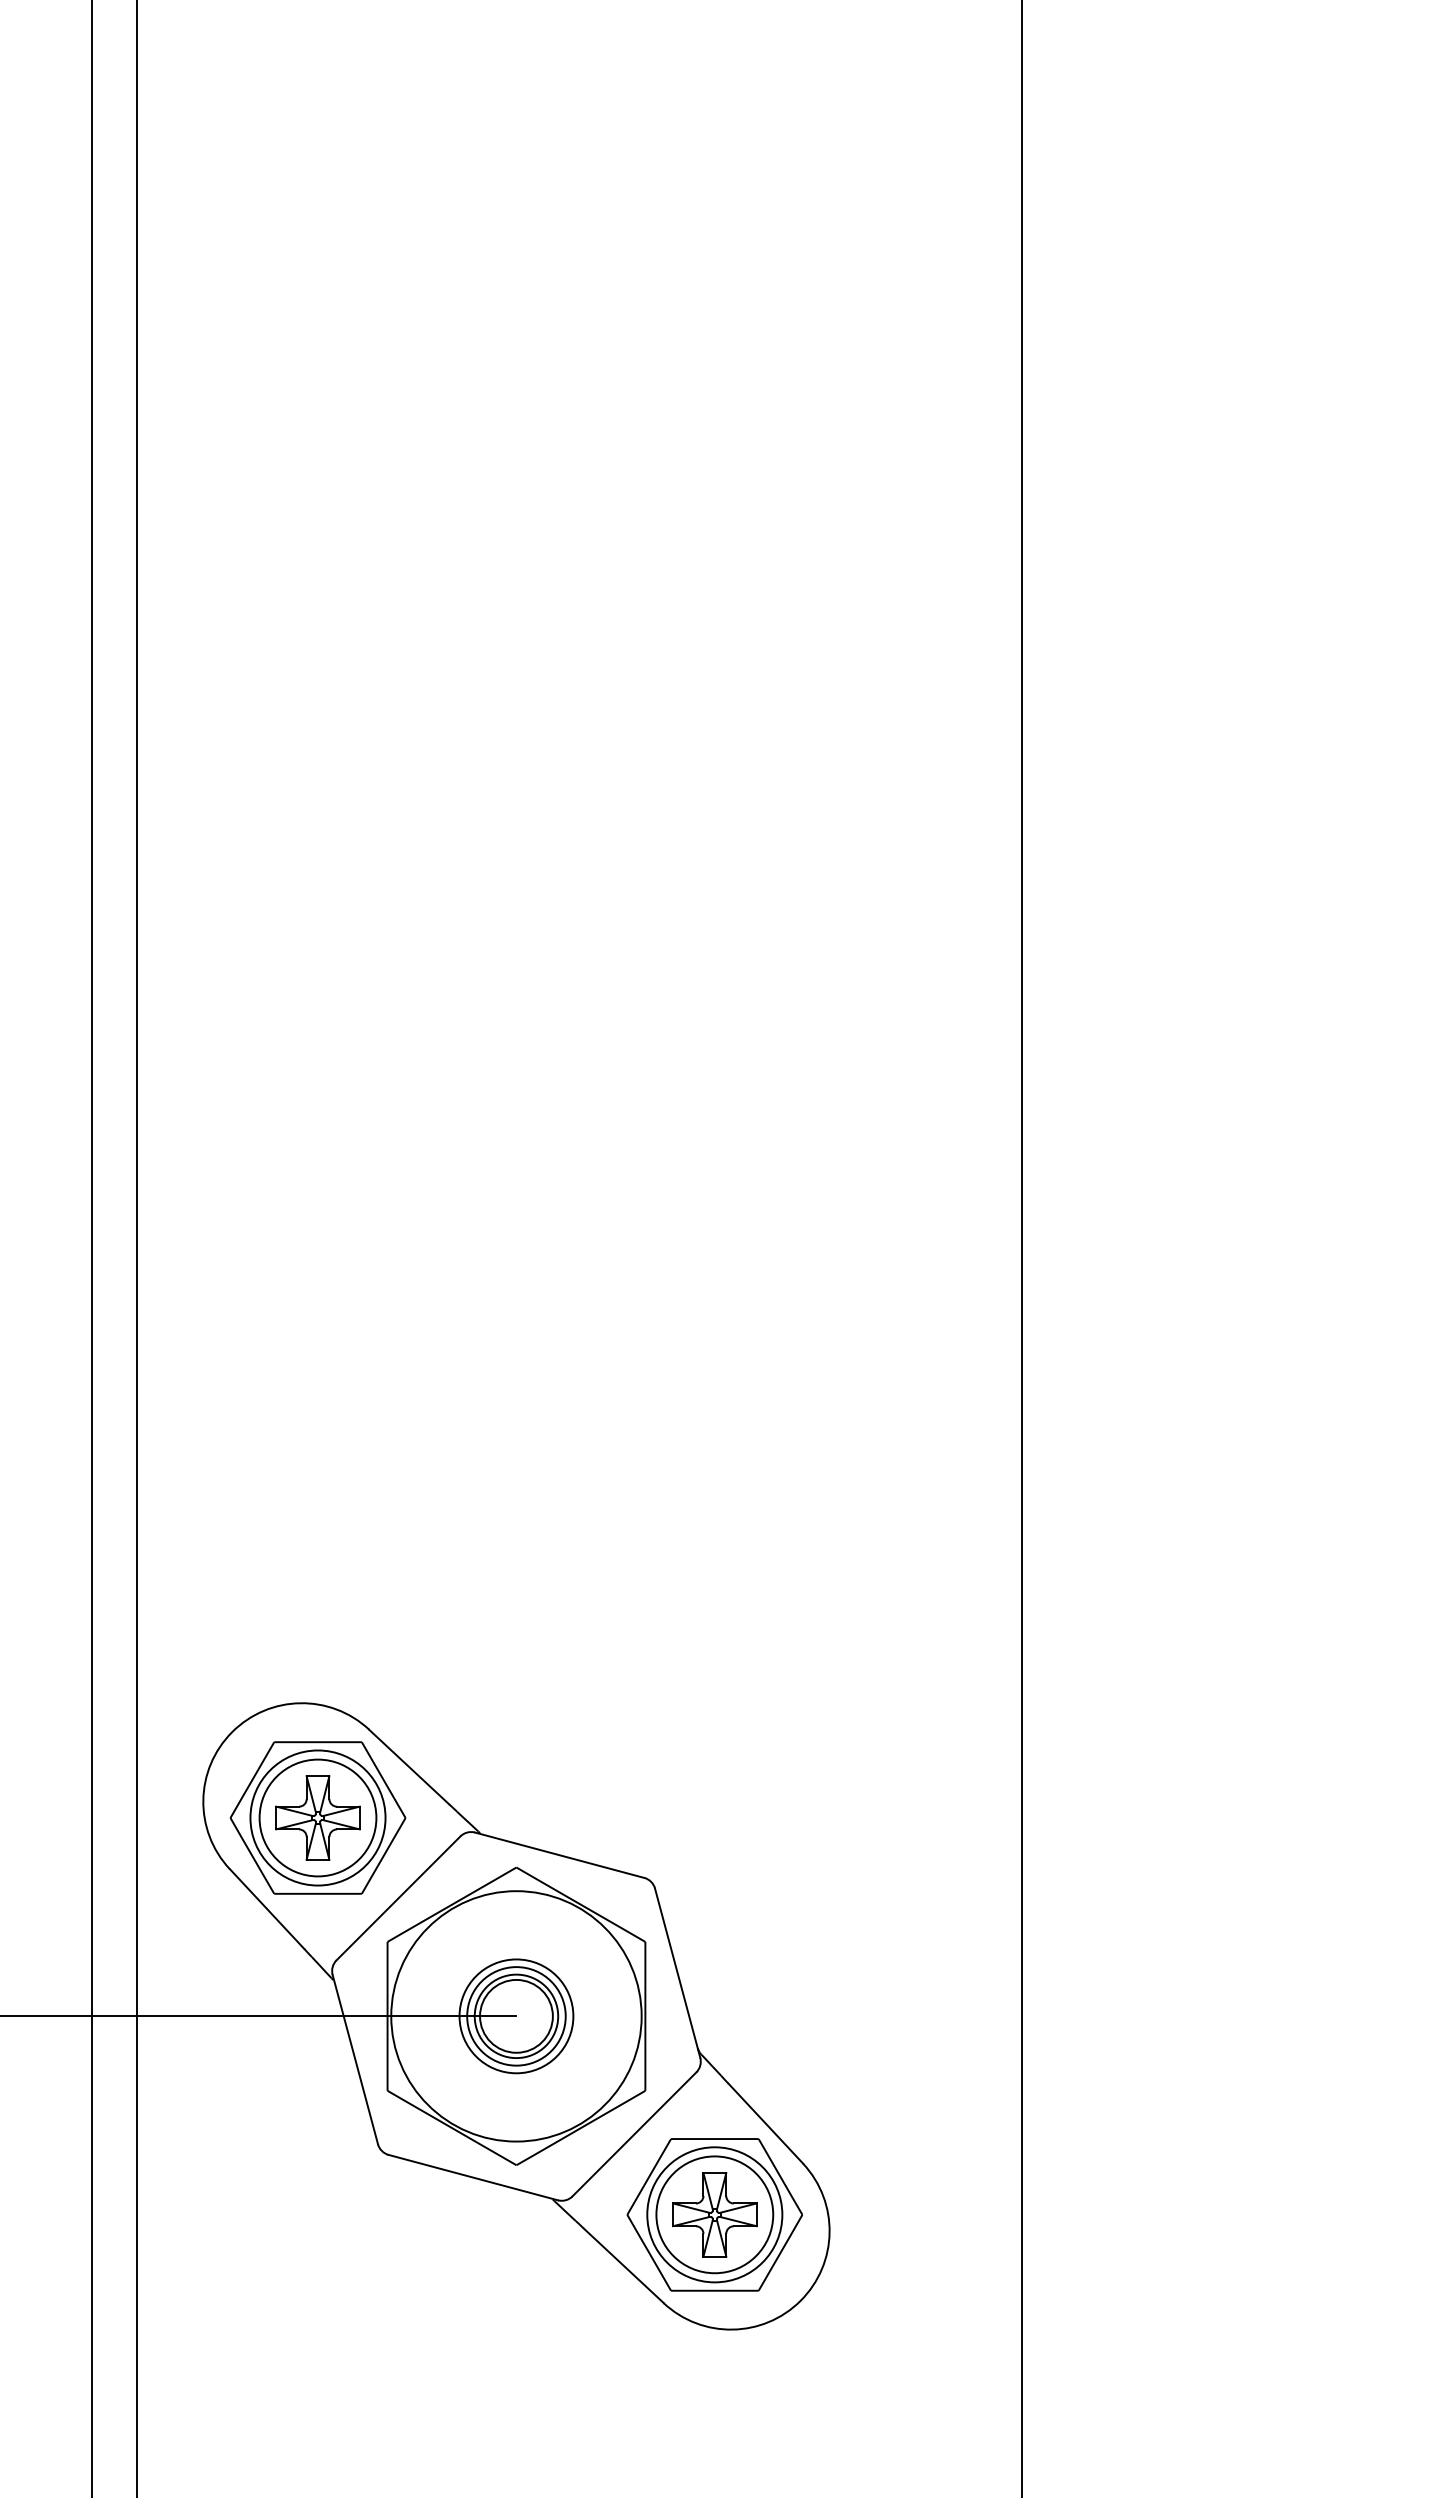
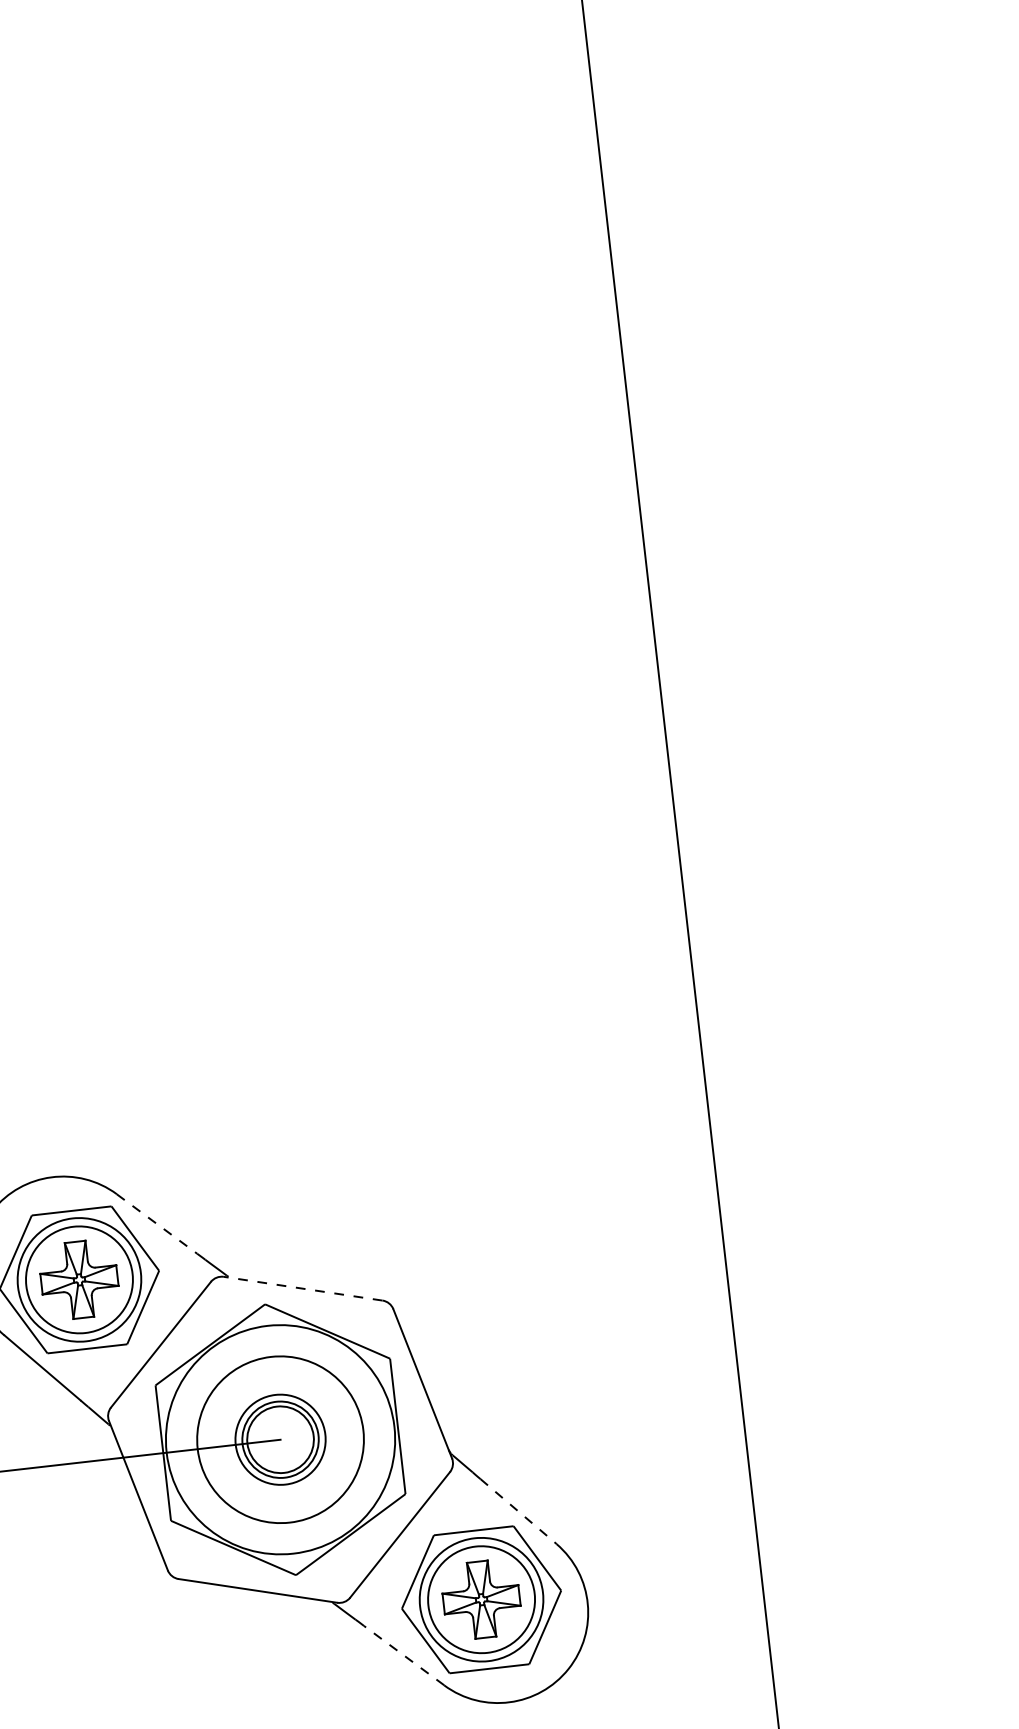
line: (409, 1766) -> (157, 1223), solid -> dashed
line: (559, 1855) -> (303, 1288), solid -> dashed
circle: (516, 2016) -> (280, 1439), size x1.6
line: (765, 2123) -> (518, 1511), solid -> dashed
line: (623, 2265) -> (403, 1655), solid -> dashed

